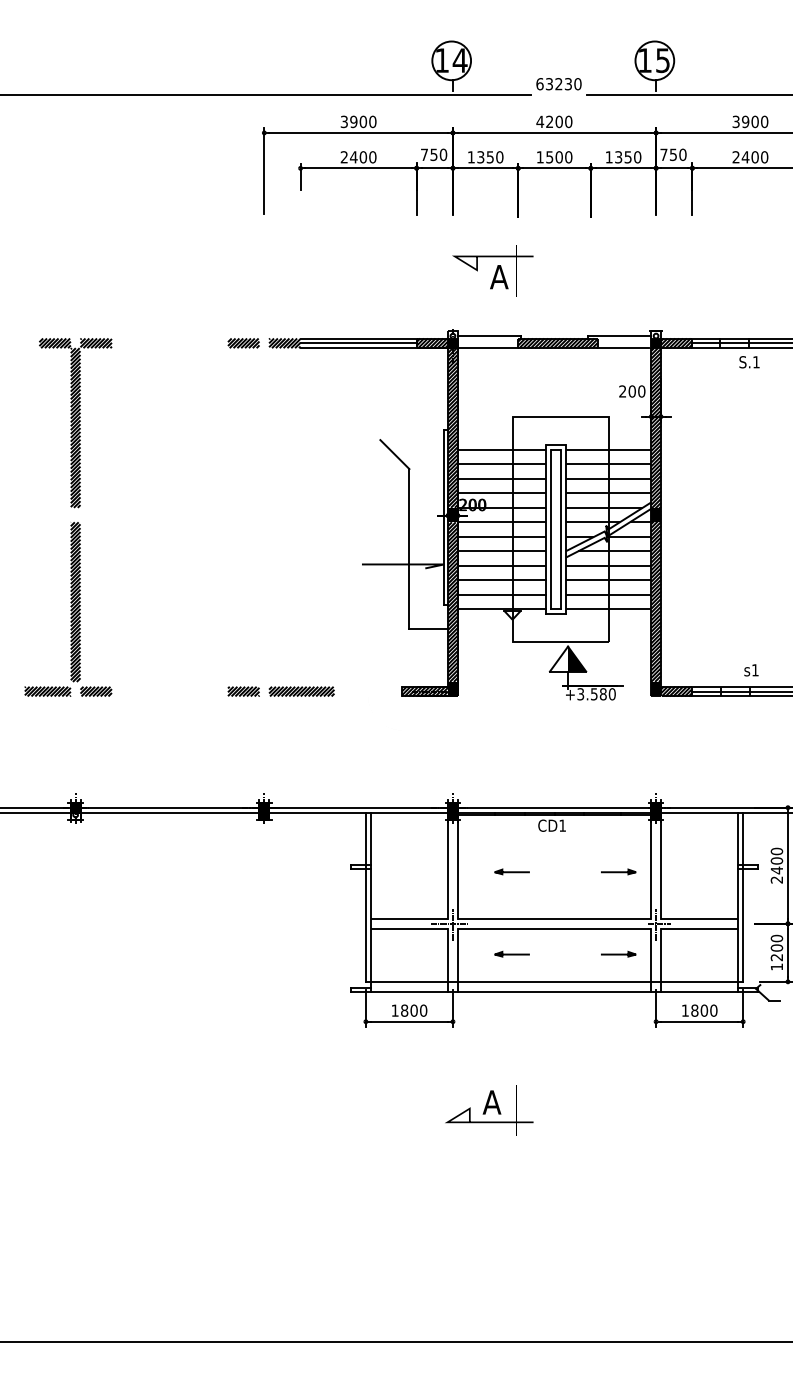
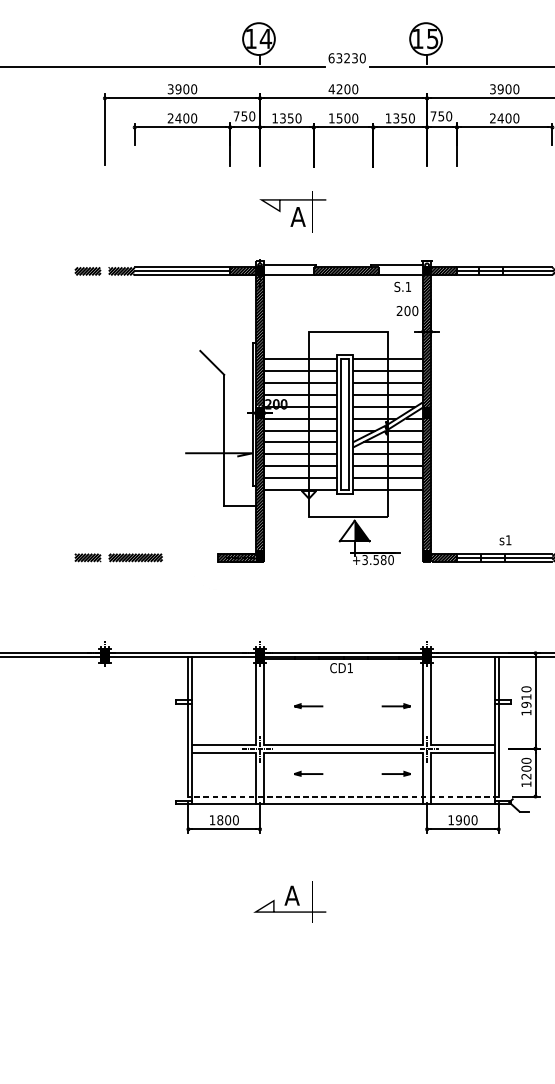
text: (749, 362) -> (402, 287), moved
text: (776, 870) -> (526, 704), 2400 -> 1910
line: (554, 981) -> (343, 796), solid -> dashed
text: (694, 1010) -> (458, 820), 1800 -> 1900

